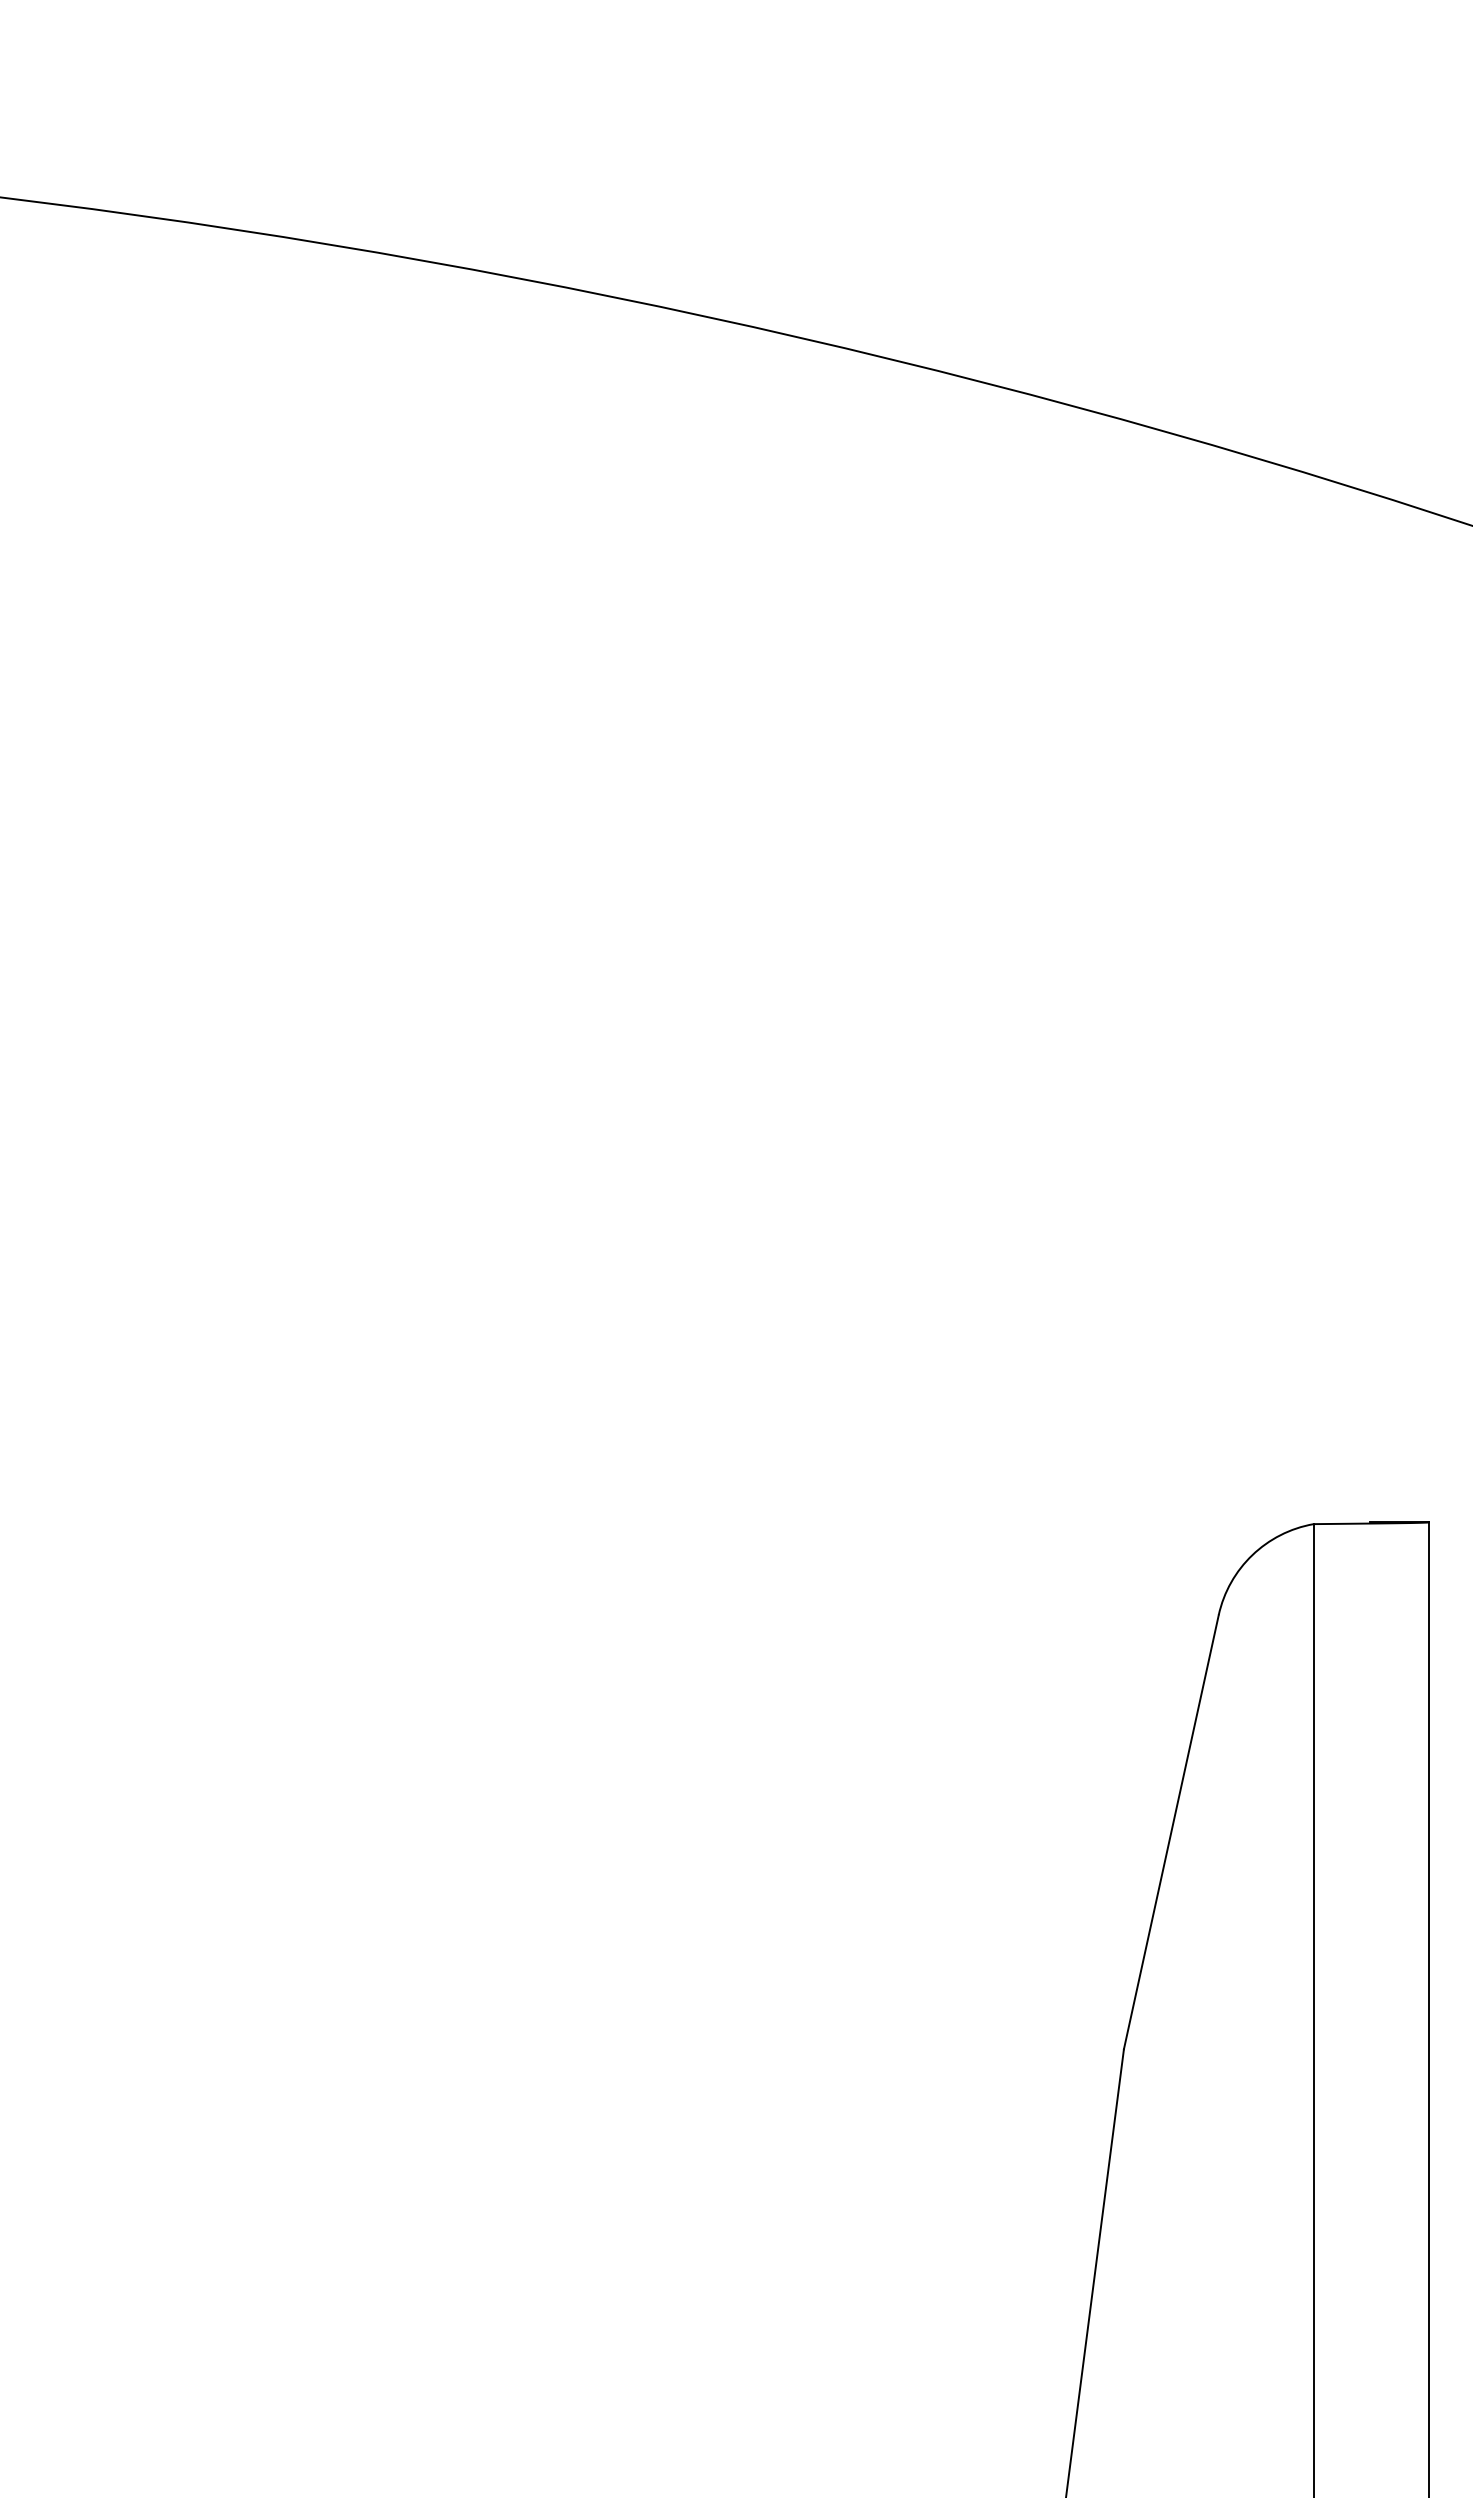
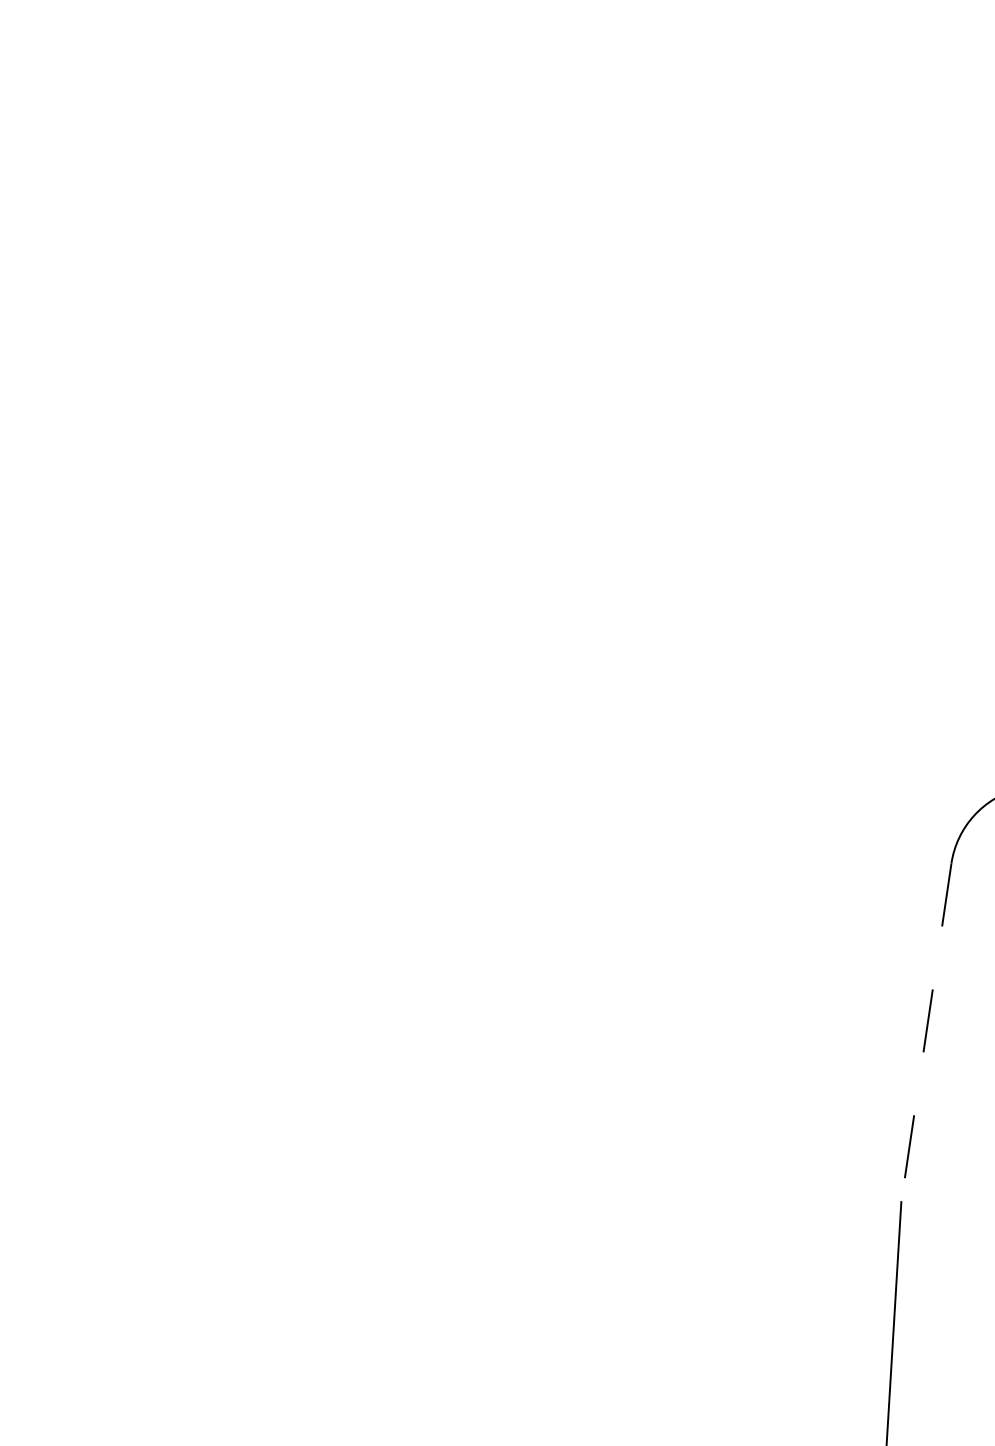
line: (1171, 1832) -> (926, 1033), solid -> dashed

